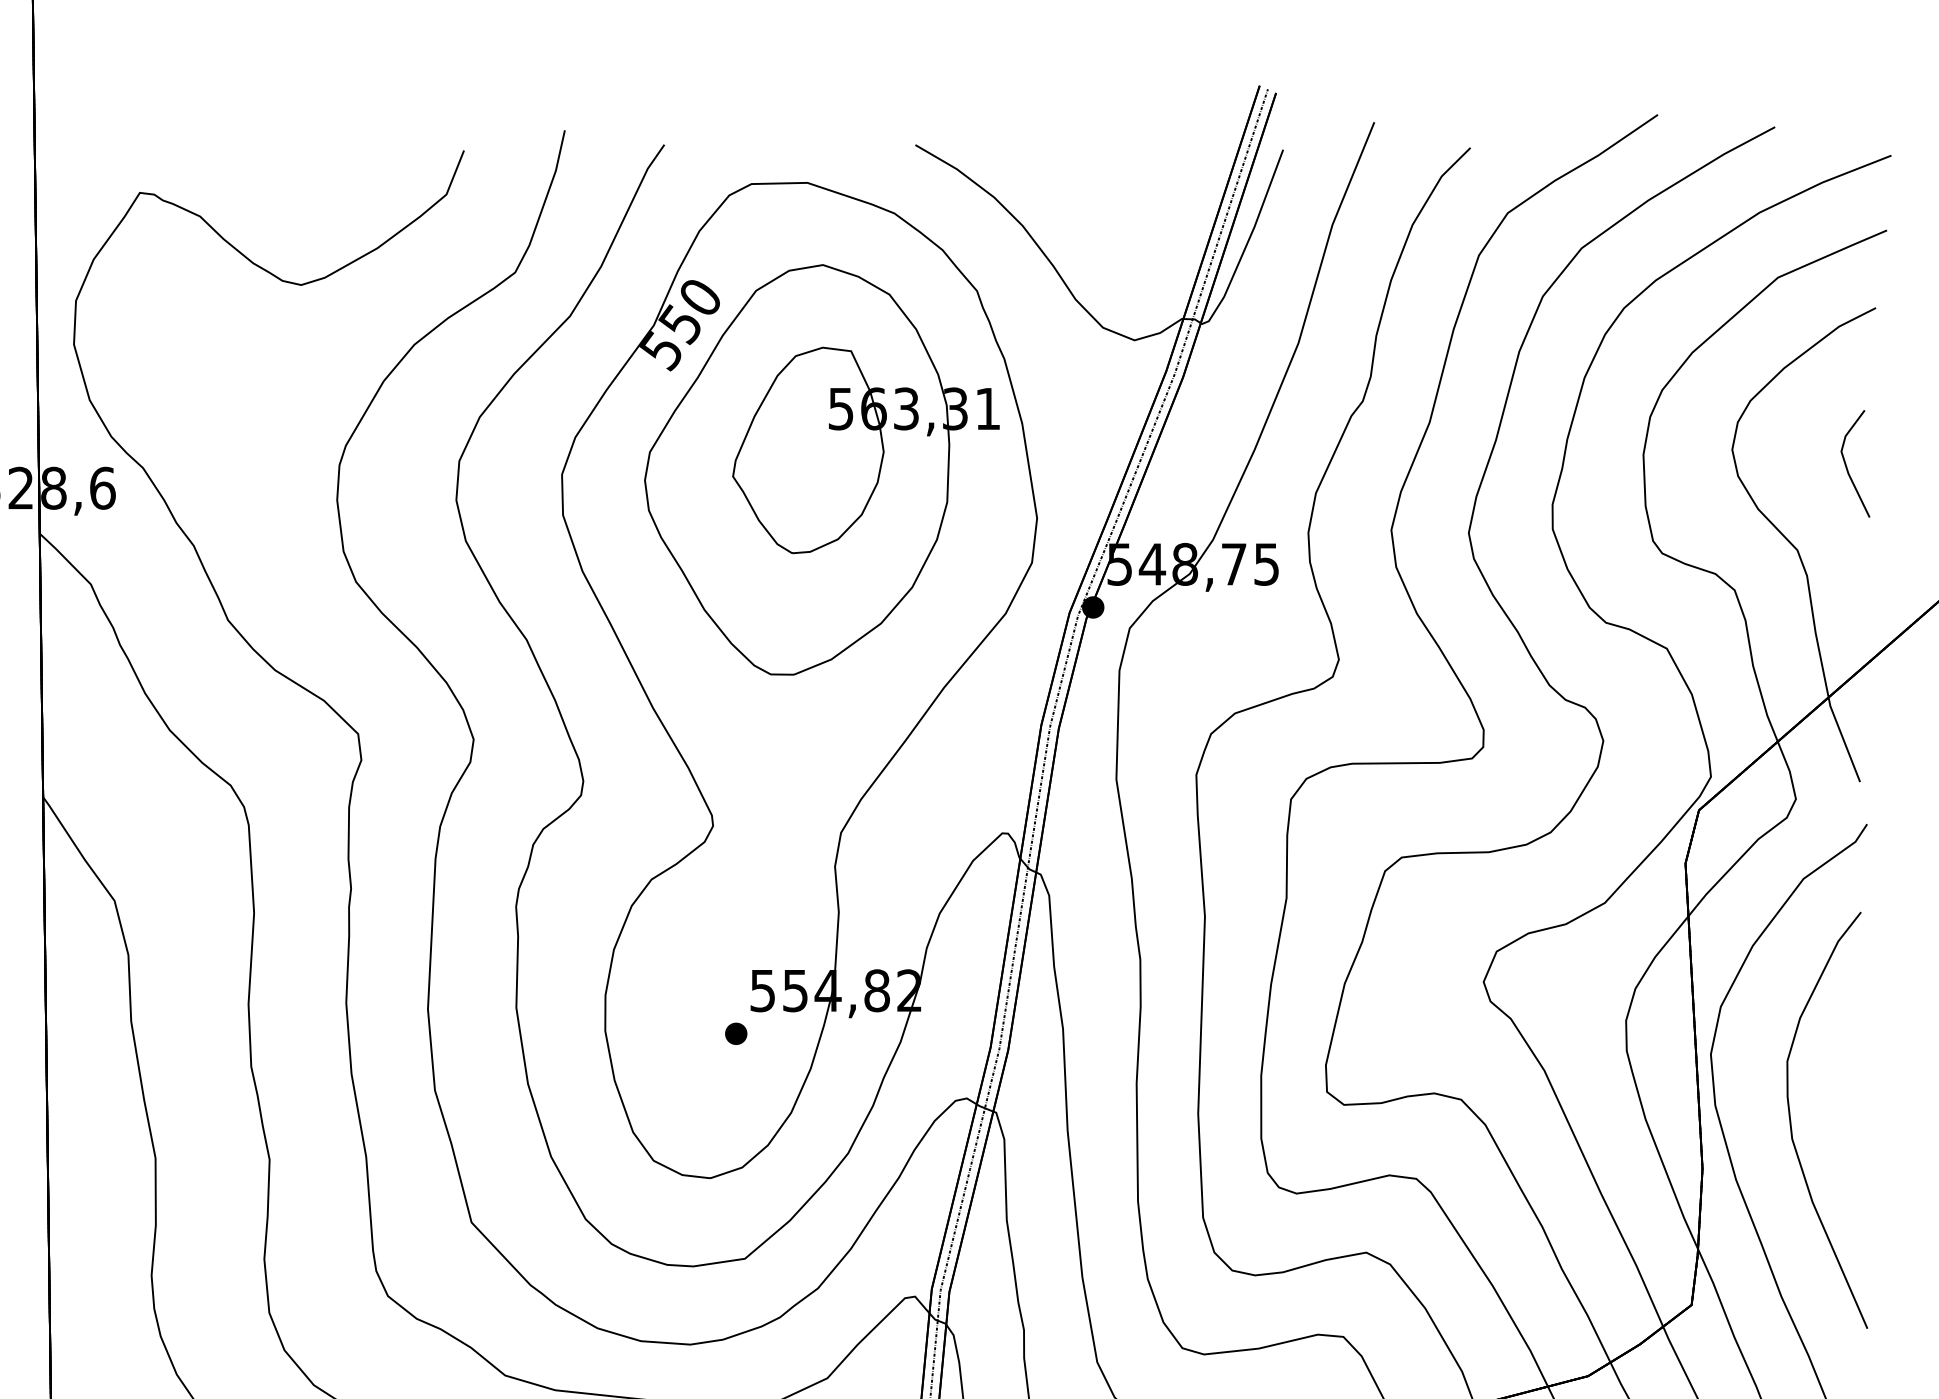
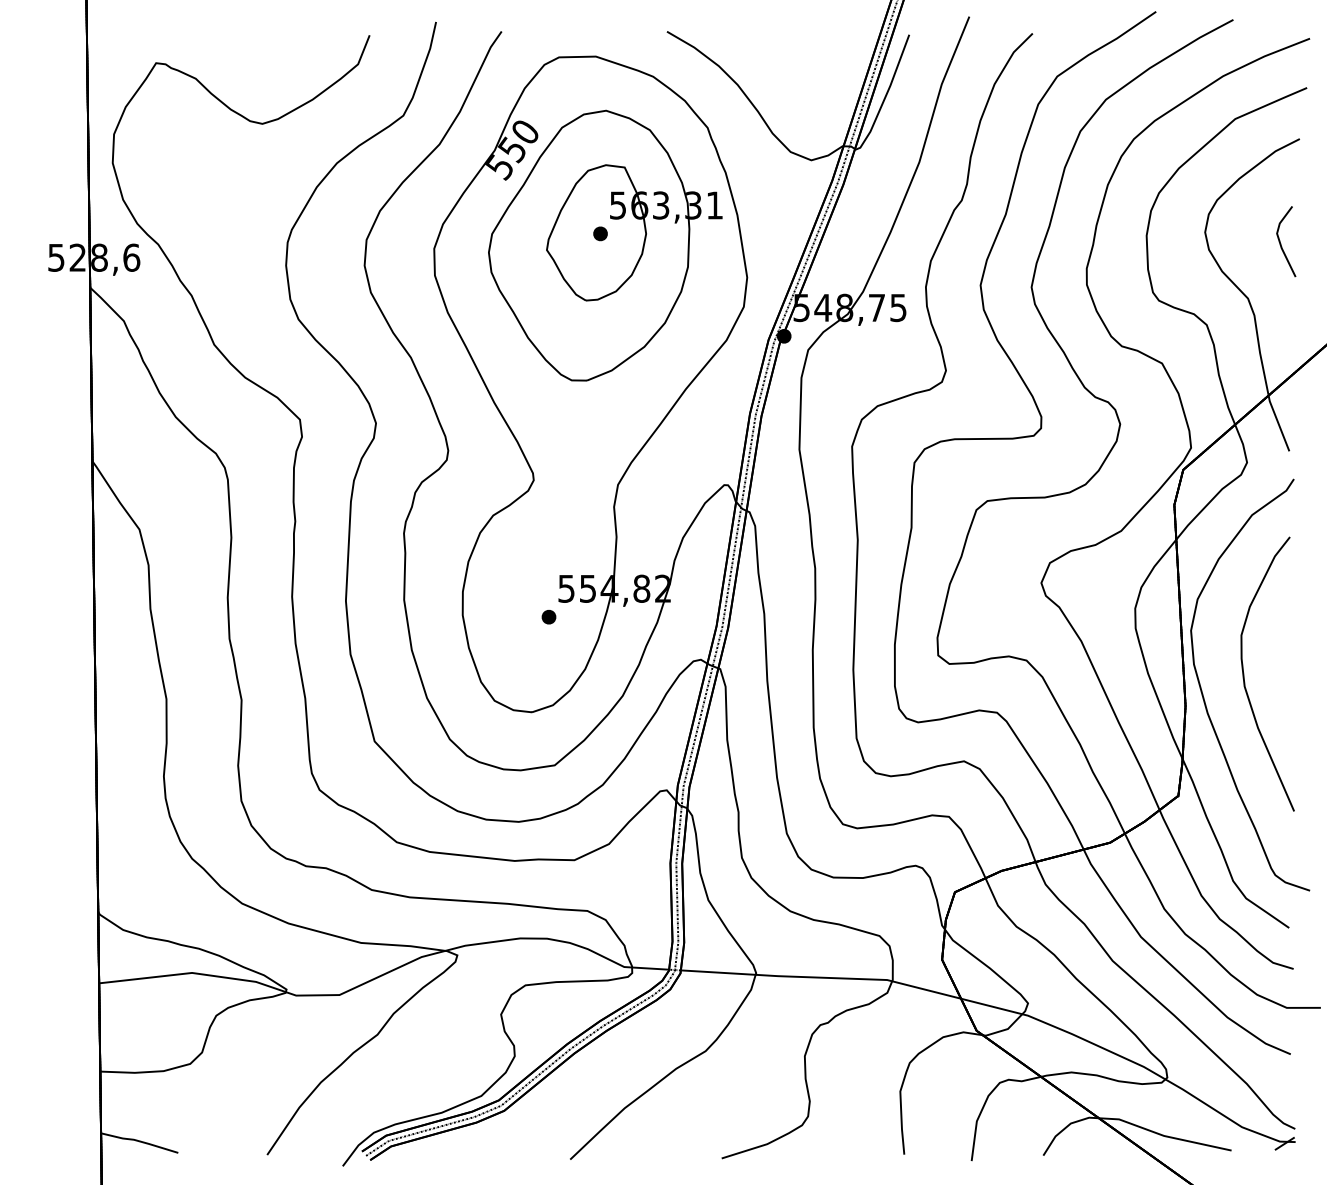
part: (814, 451) -> (600, 233), added

